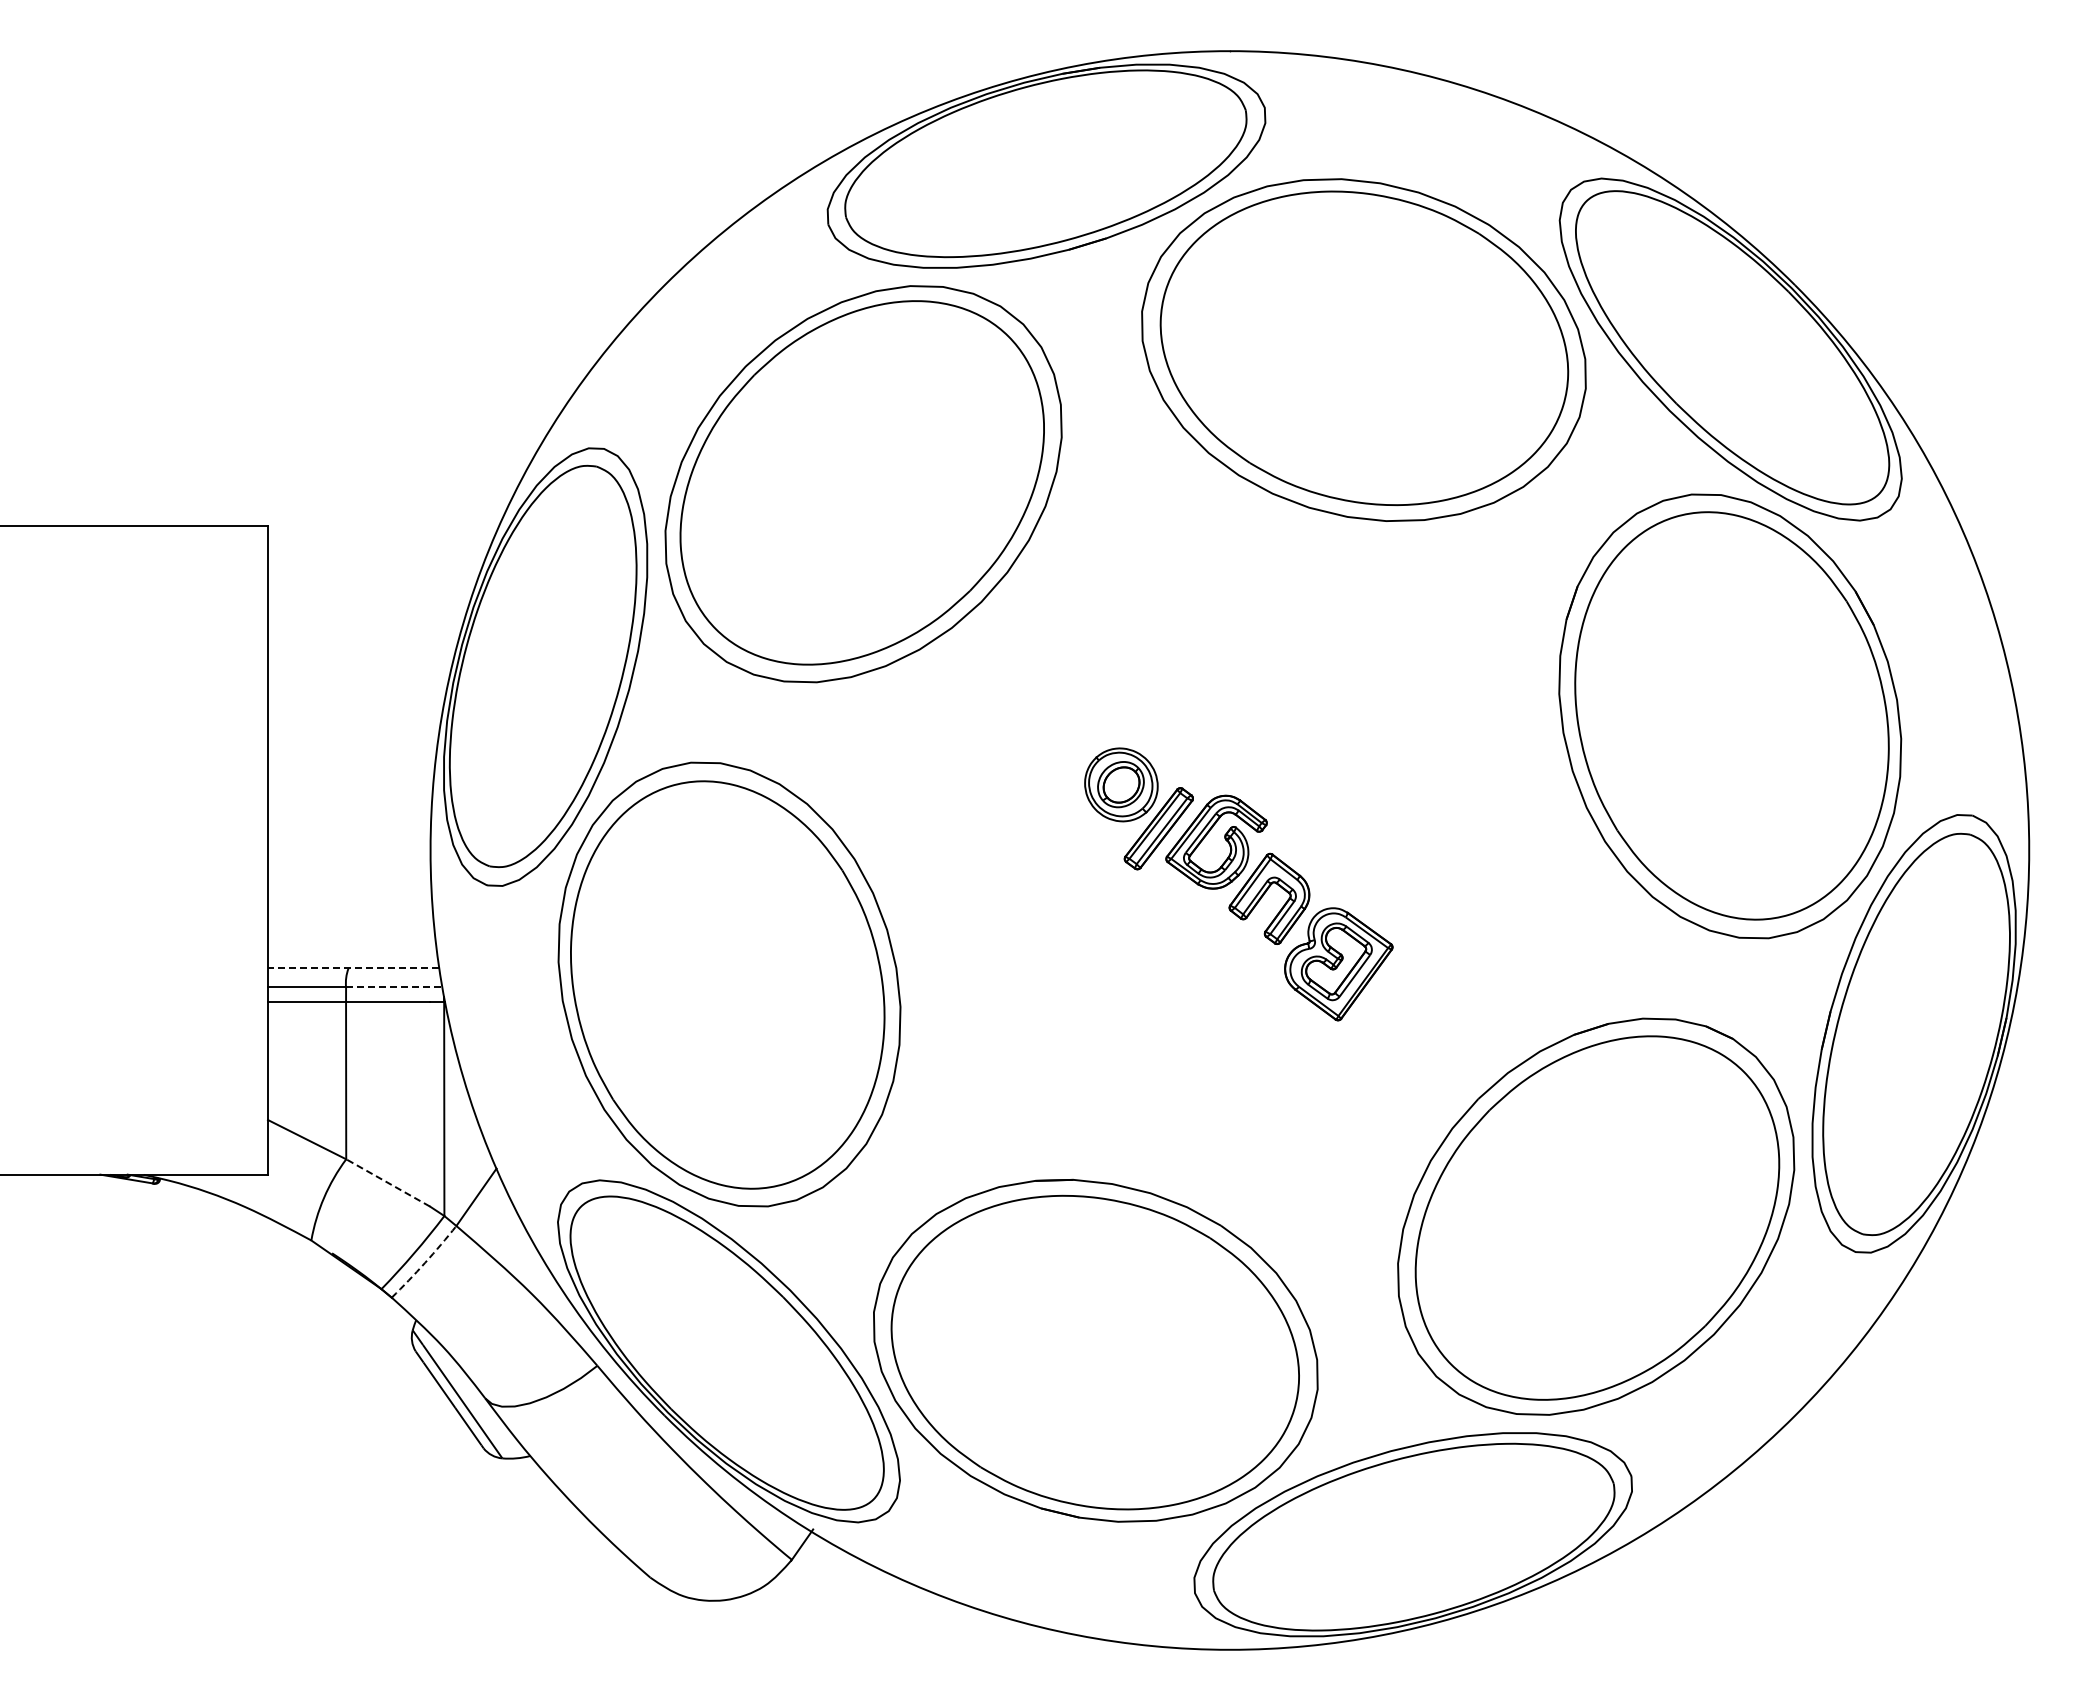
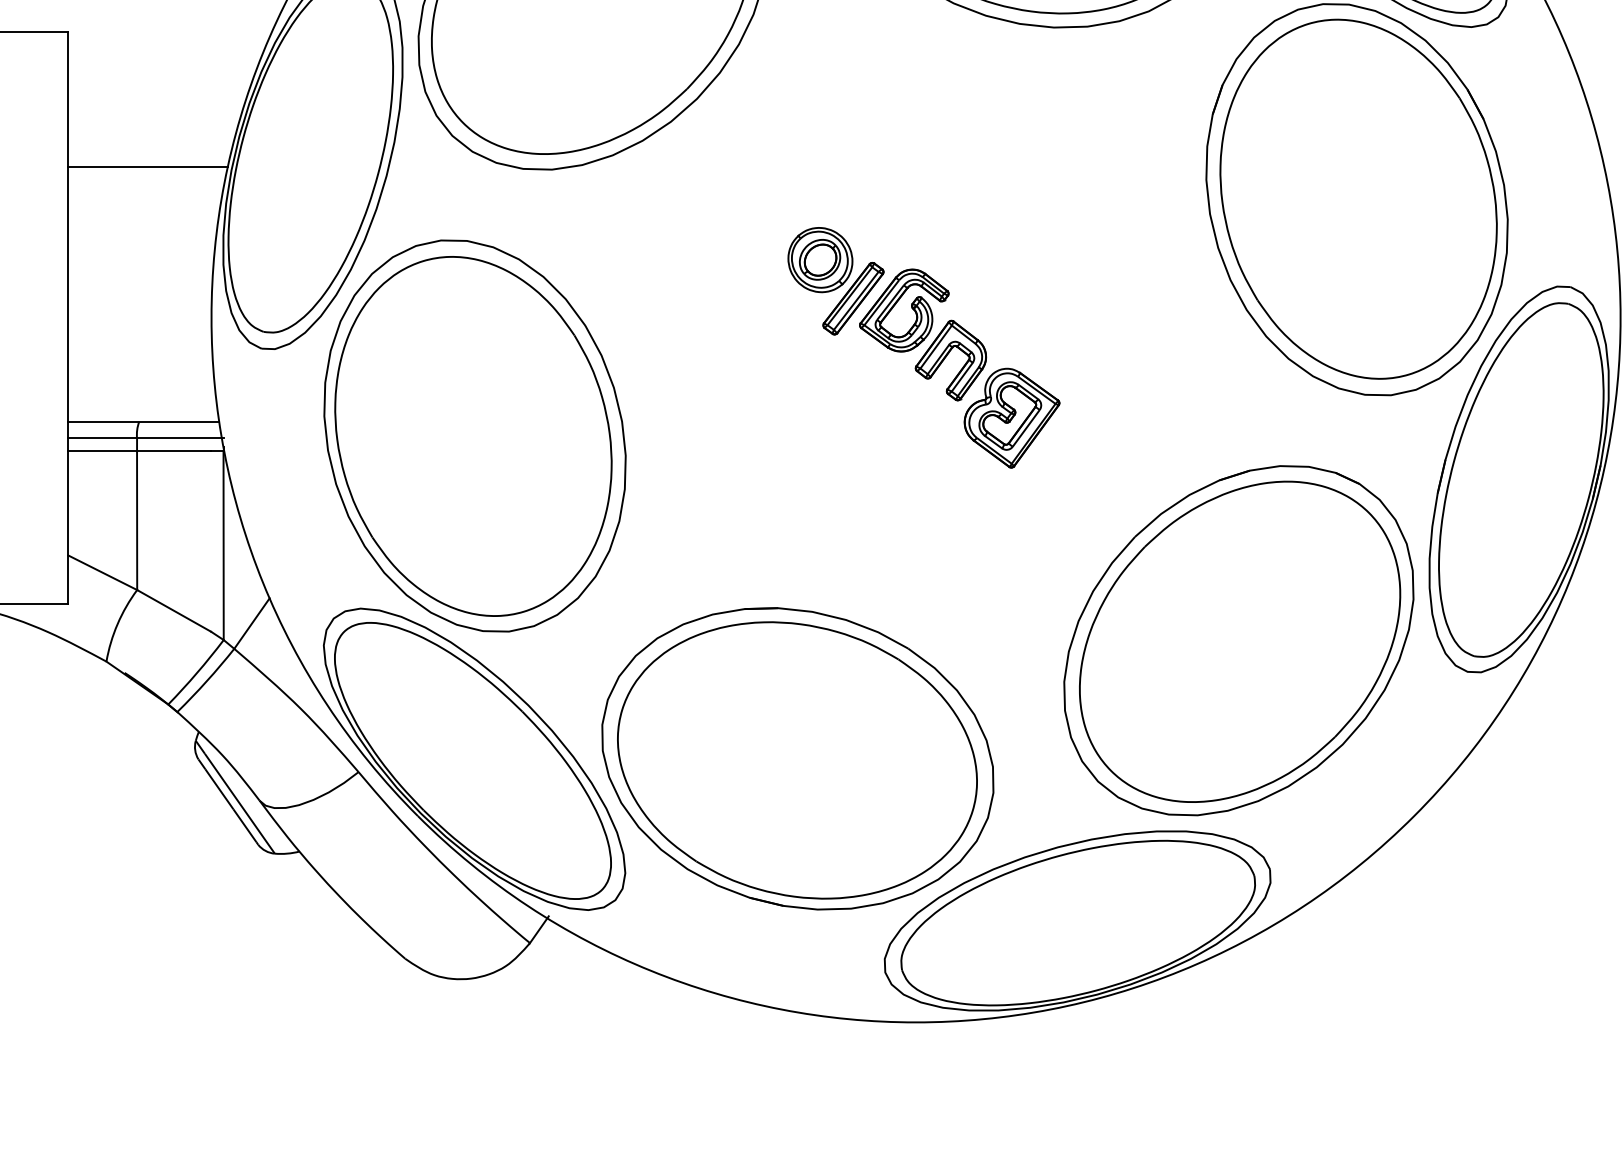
line: (358, 679) -> (148, 167), added
line: (353, 968) -> (143, 421), dashed -> solid
line: (395, 987) -> (180, 438), dashed -> solid
line: (387, 1182) -> (173, 610), dashed -> solid
arc: (425, 1262) -> (207, 681), dashed -> solid

